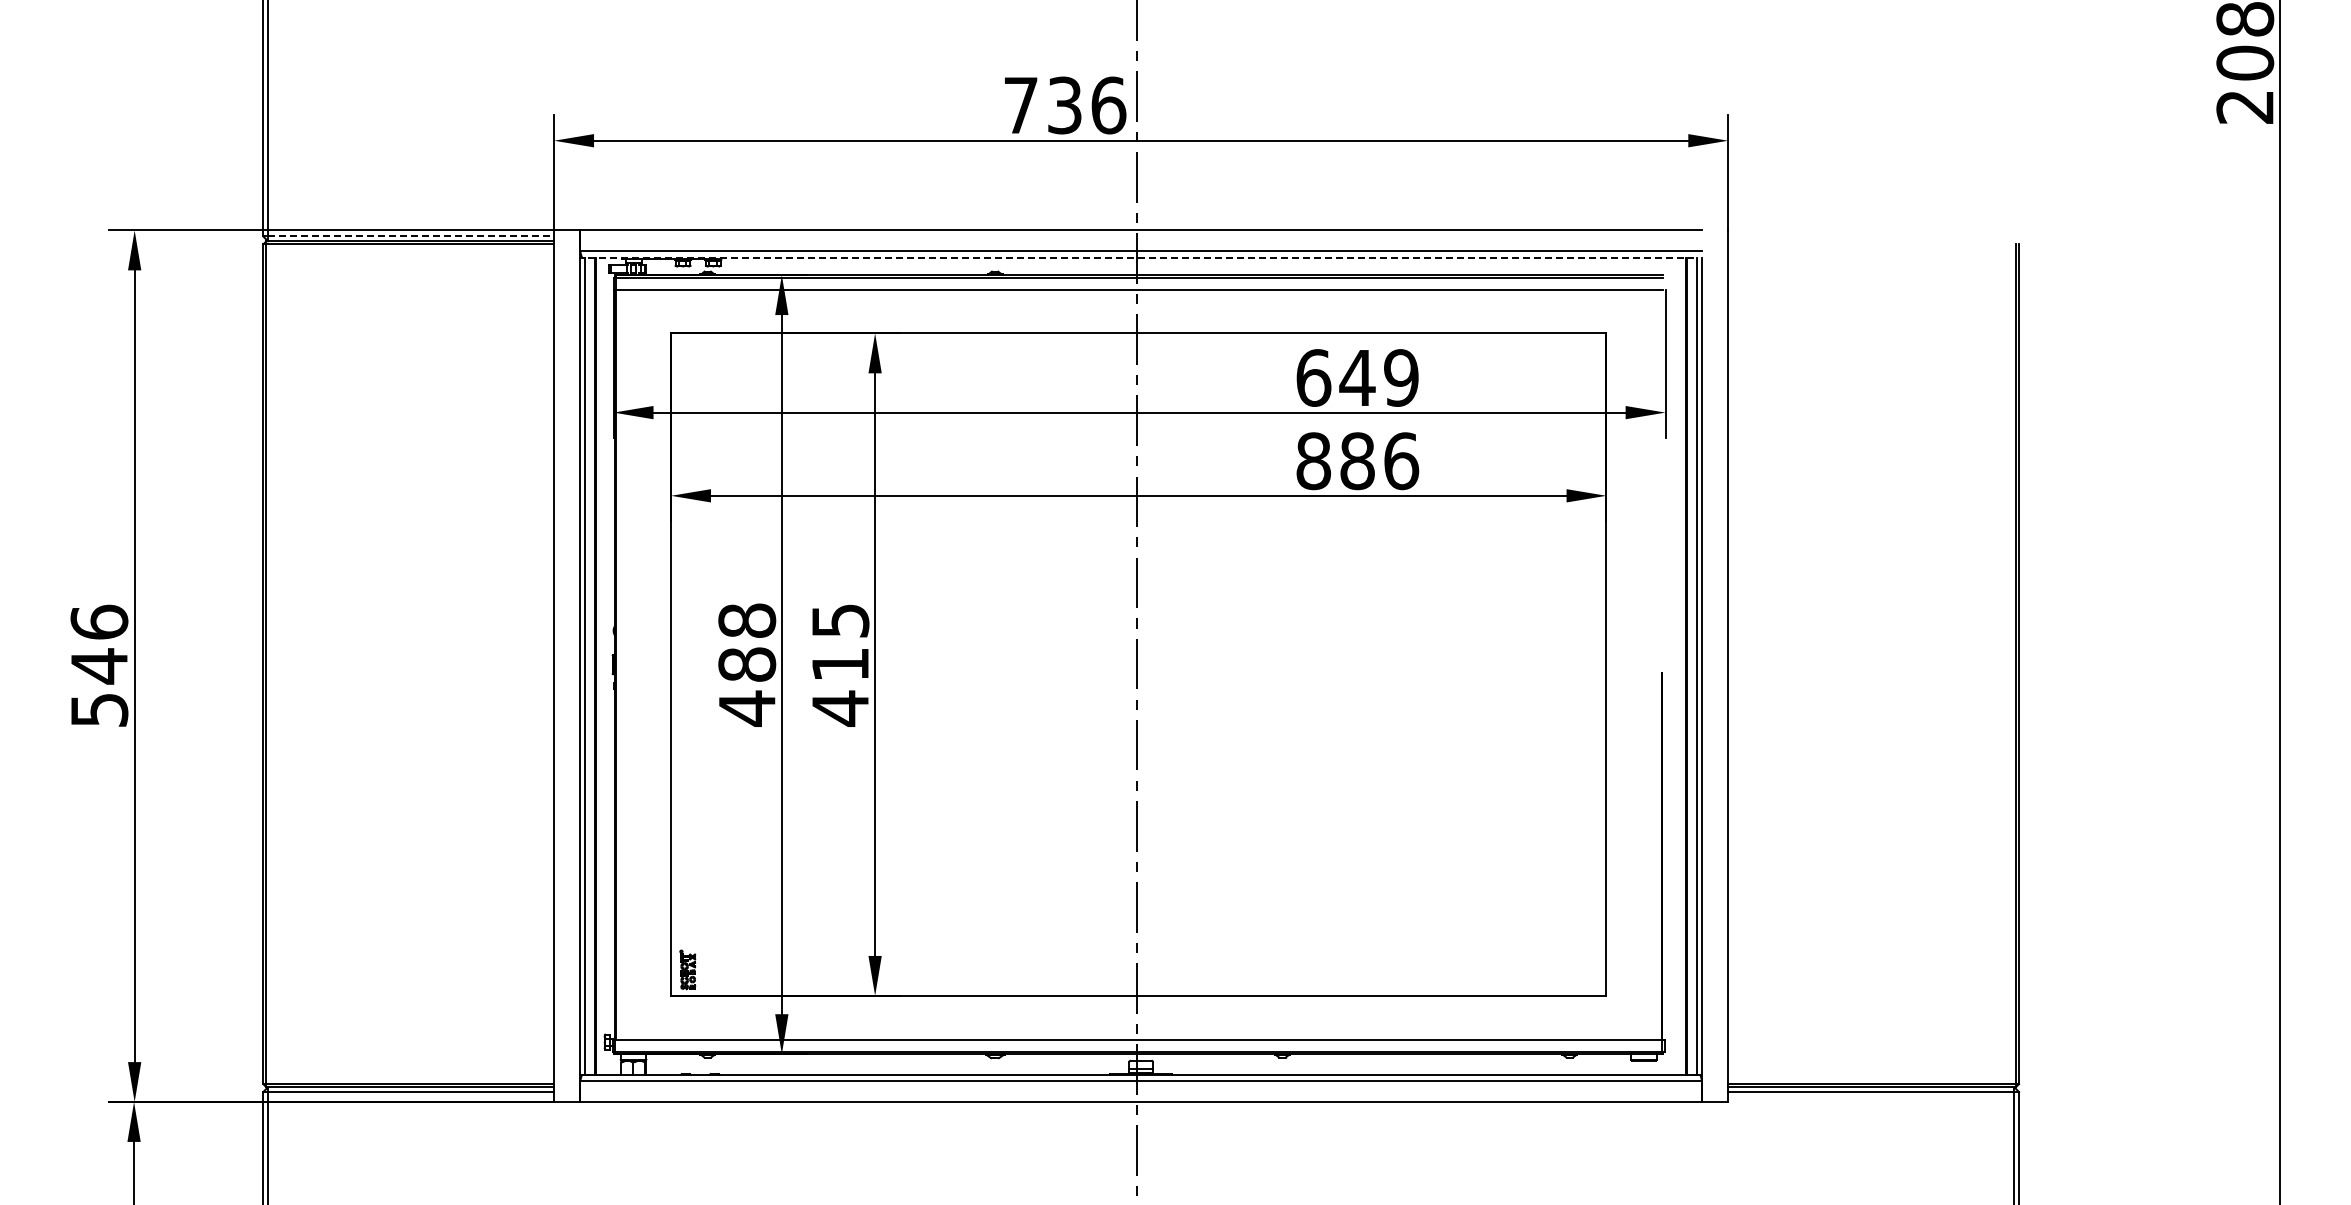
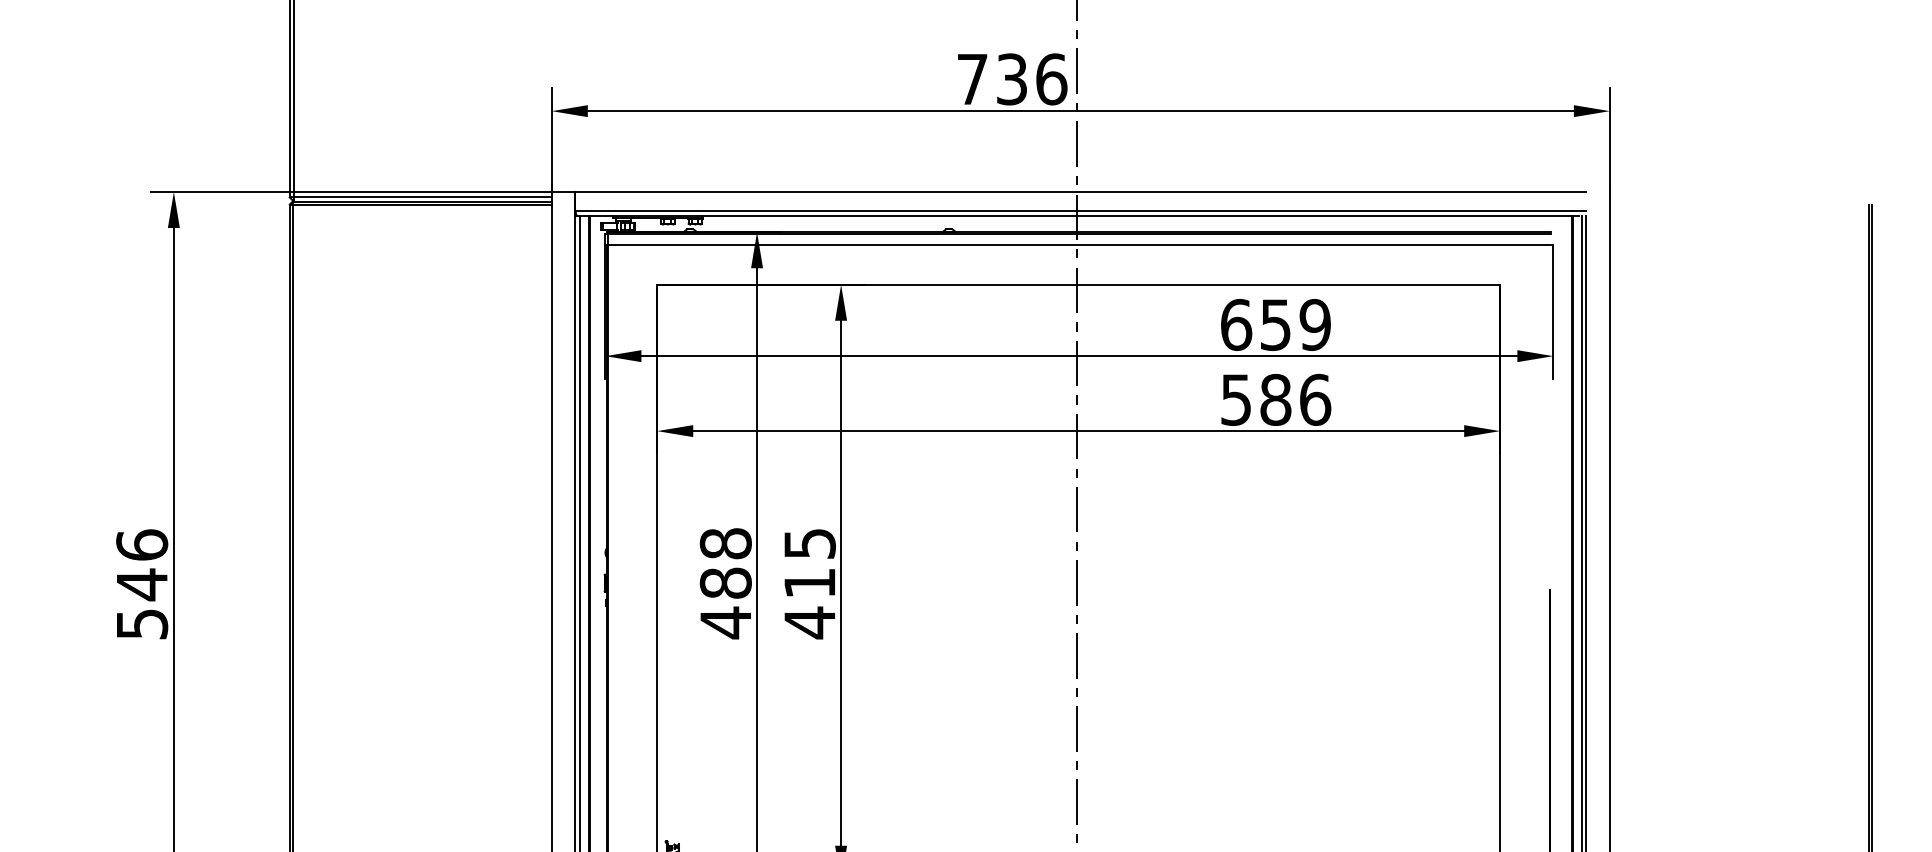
line: (411, 236) -> (423, 197), dashed -> solid
line: (1141, 257) -> (1081, 216), dashed -> solid
text: (1357, 378) -> (1275, 325), 649 -> 659
text: (1313, 461) -> (1236, 400), 886 -> 586

